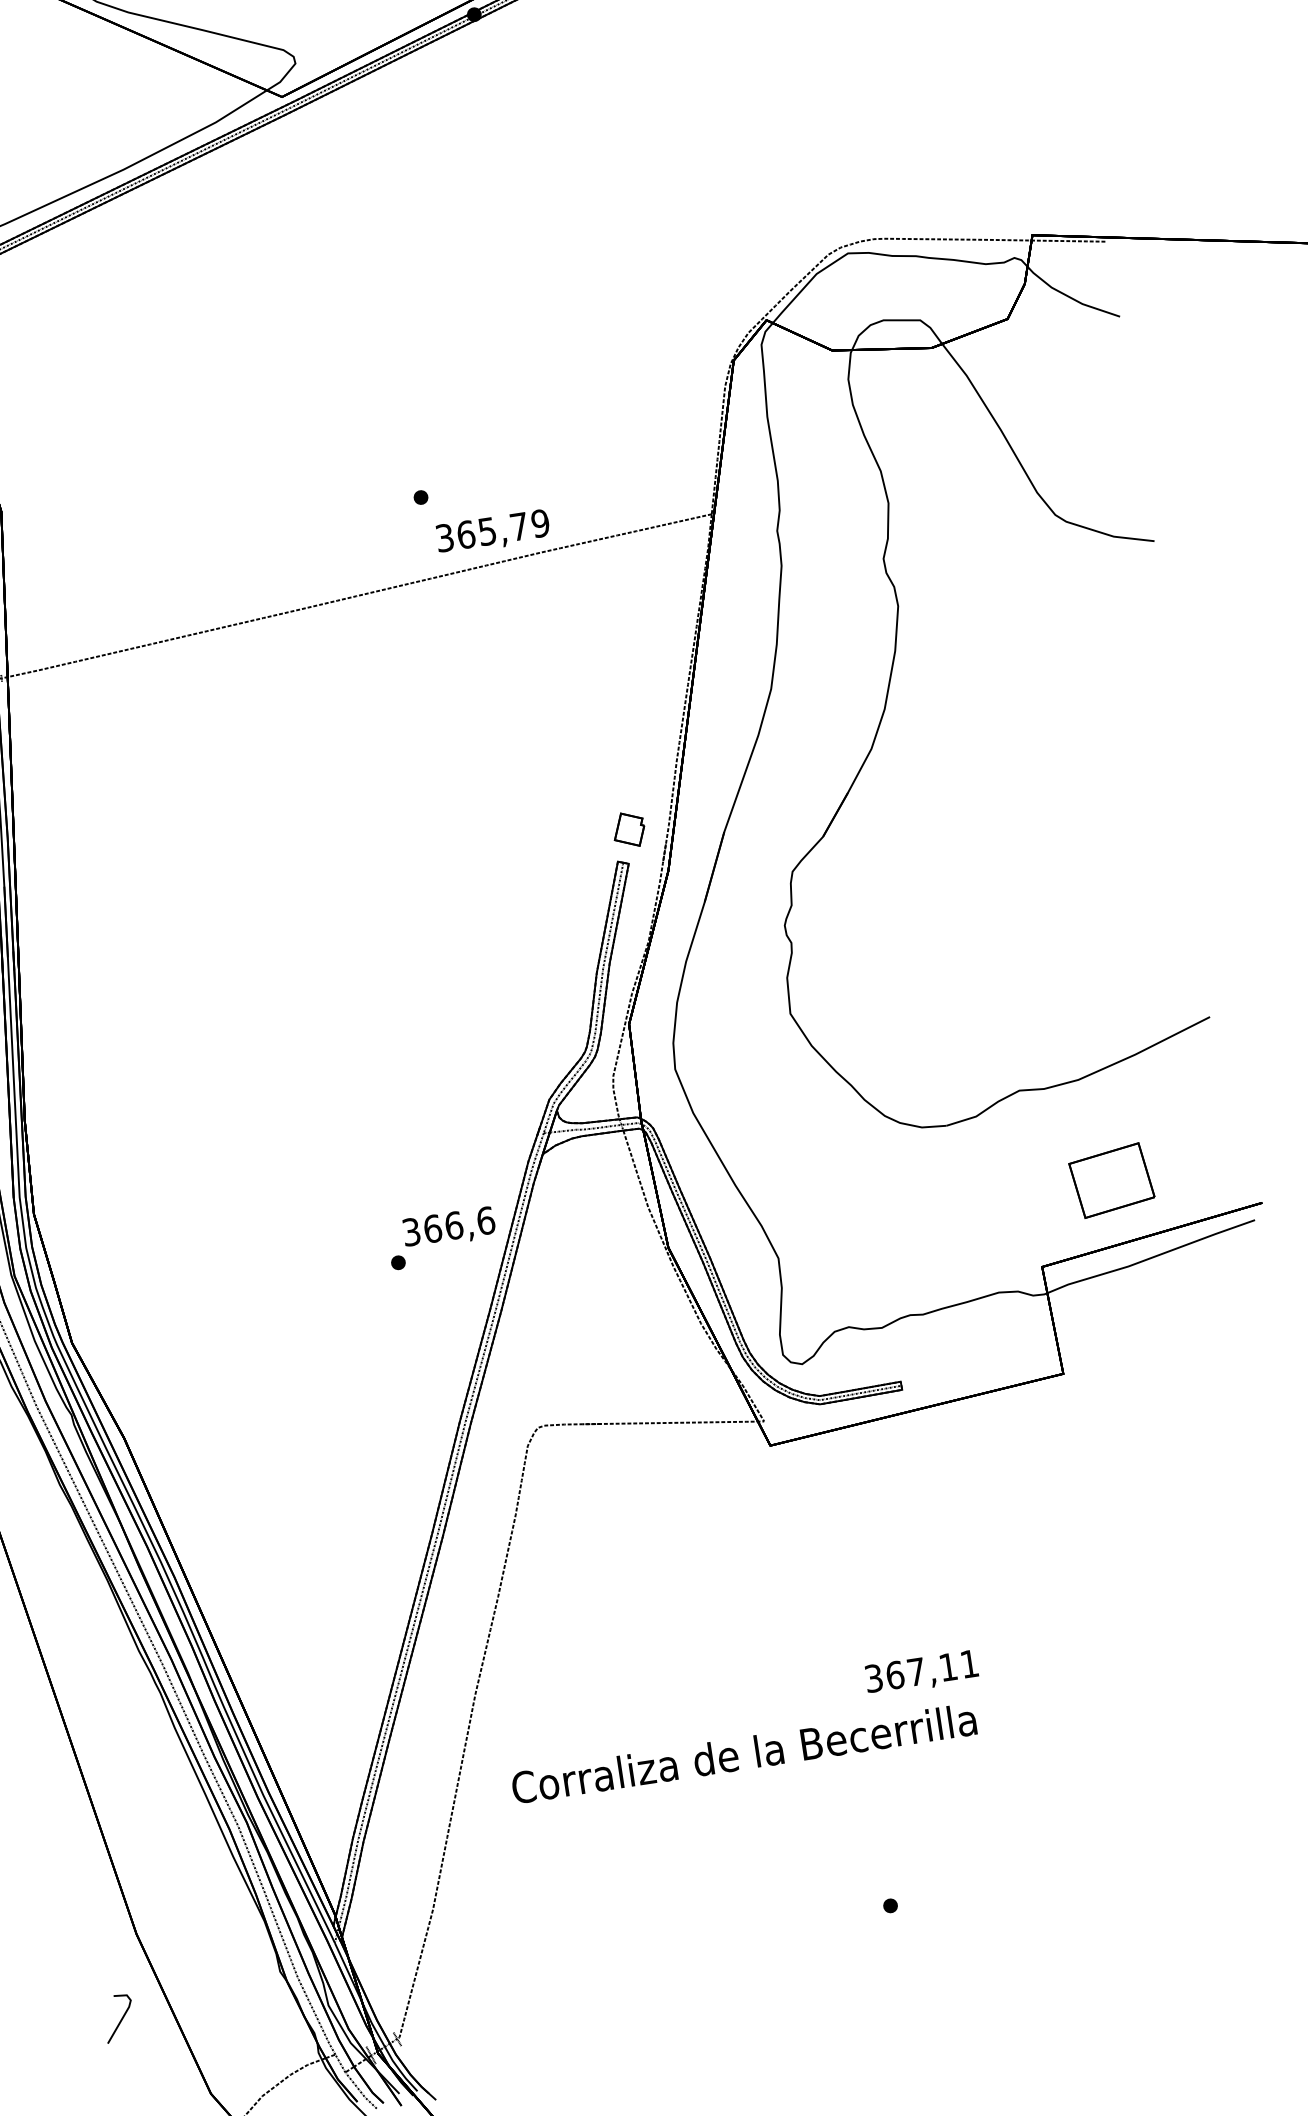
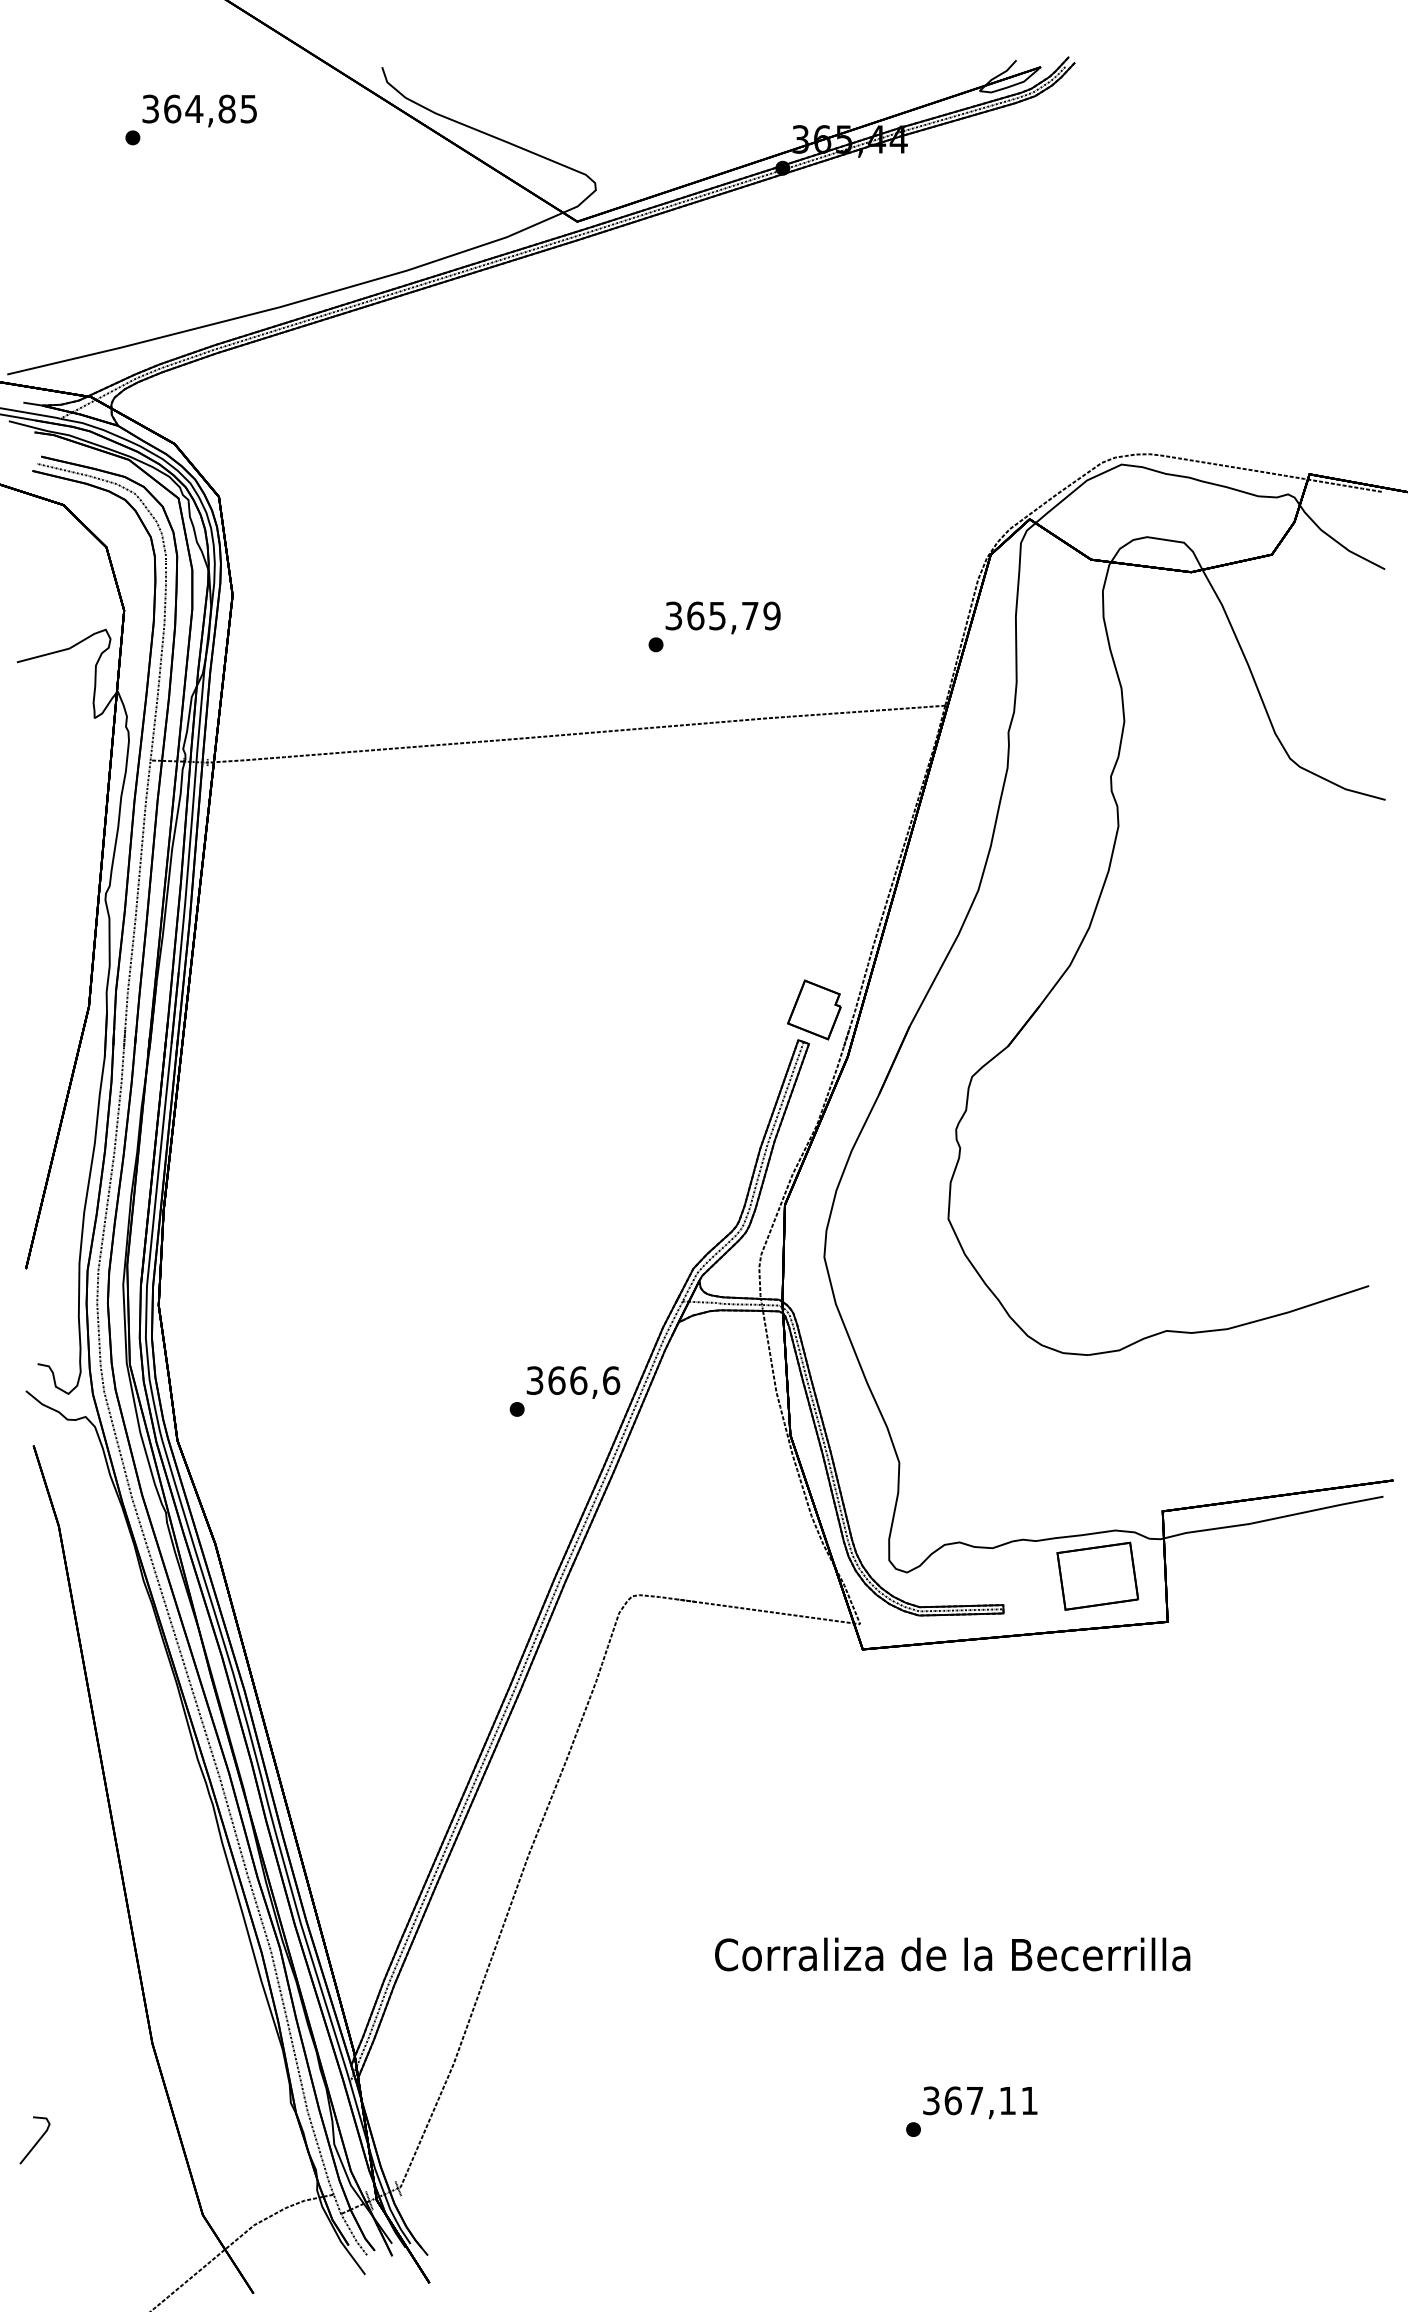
text: (492, 532) -> (722, 617), moved
part: (629, 829) -> (814, 1009), size x1.67
part: (1111, 1179) -> (1097, 1575), moved
text: (922, 1672) -> (980, 2102), moved
text: (743, 1753) -> (952, 1954), moved
line: (120, 2019) -> (36, 2141), moved

